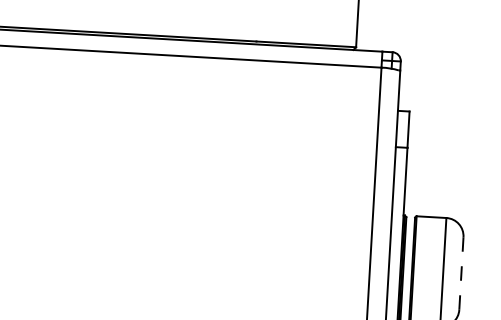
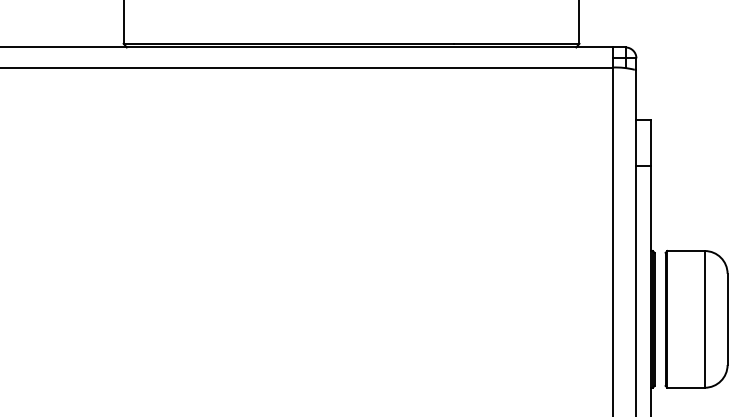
line: (461, 273) -> (727, 319), dashed -> solid

